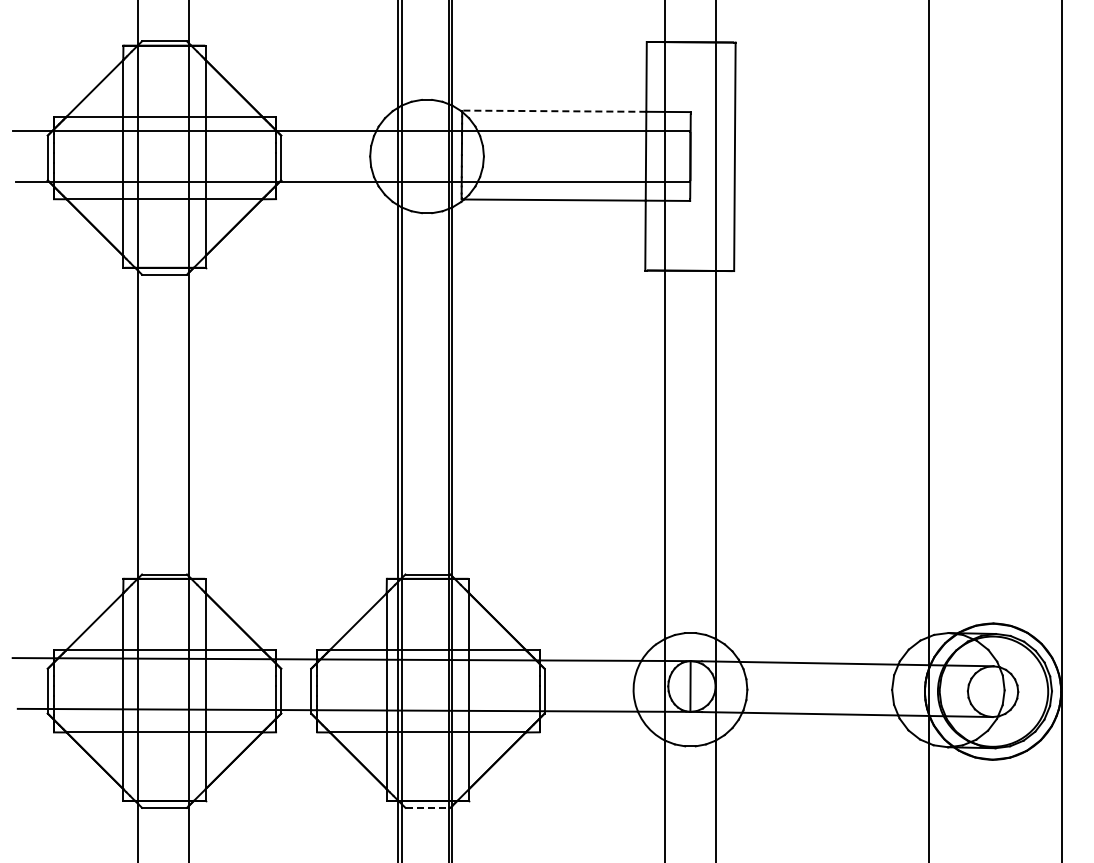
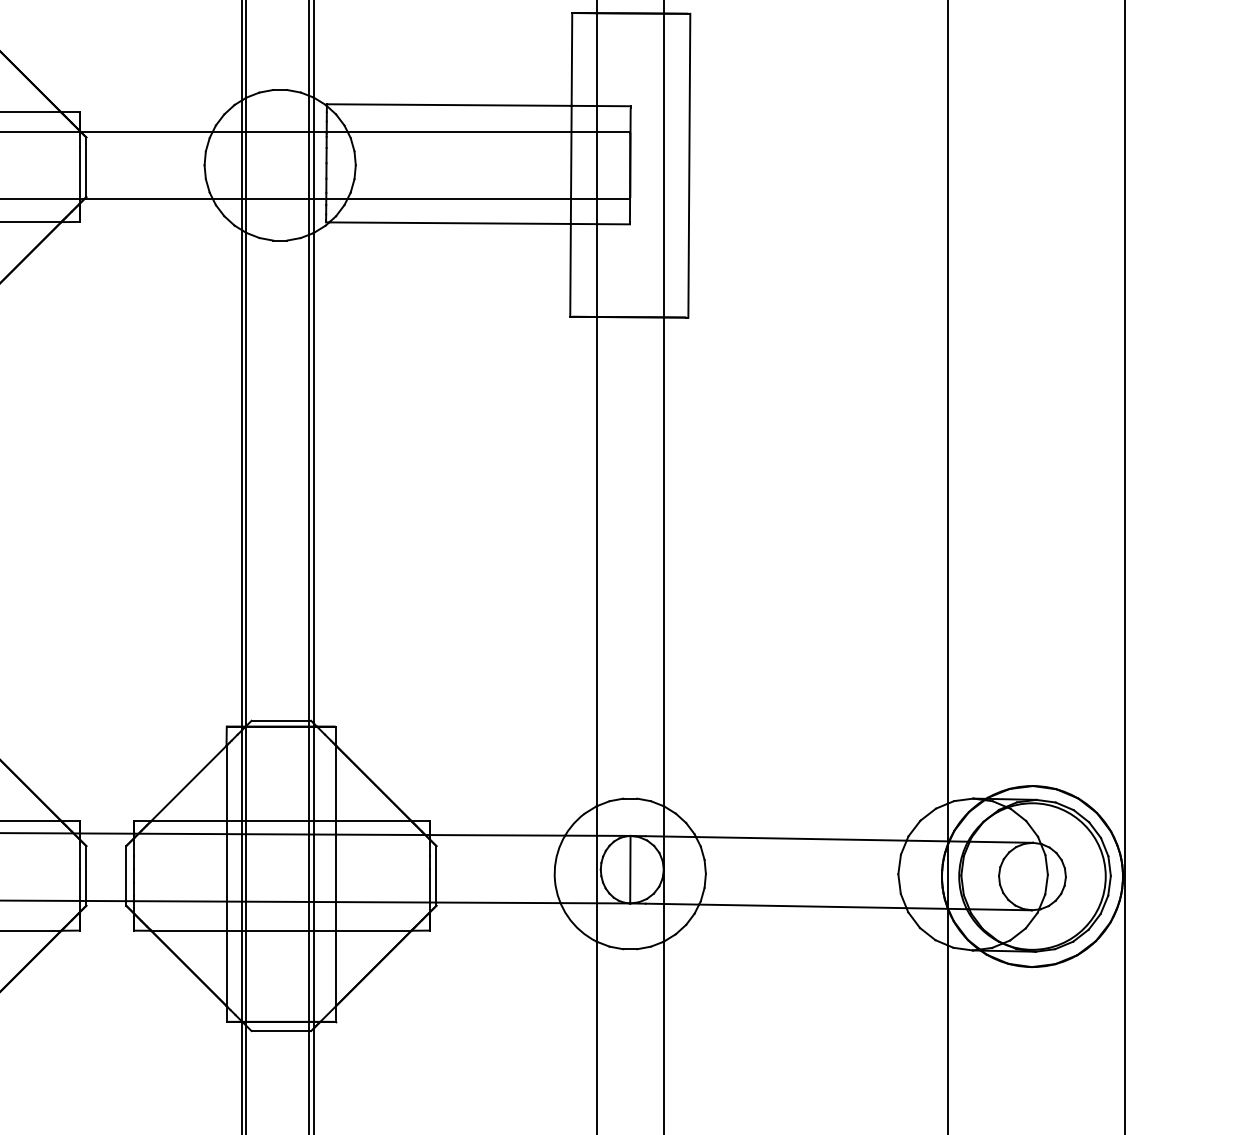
line: (553, 111) -> (448, 105), dashed -> solid
line: (428, 807) -> (282, 1030), dashed -> solid

